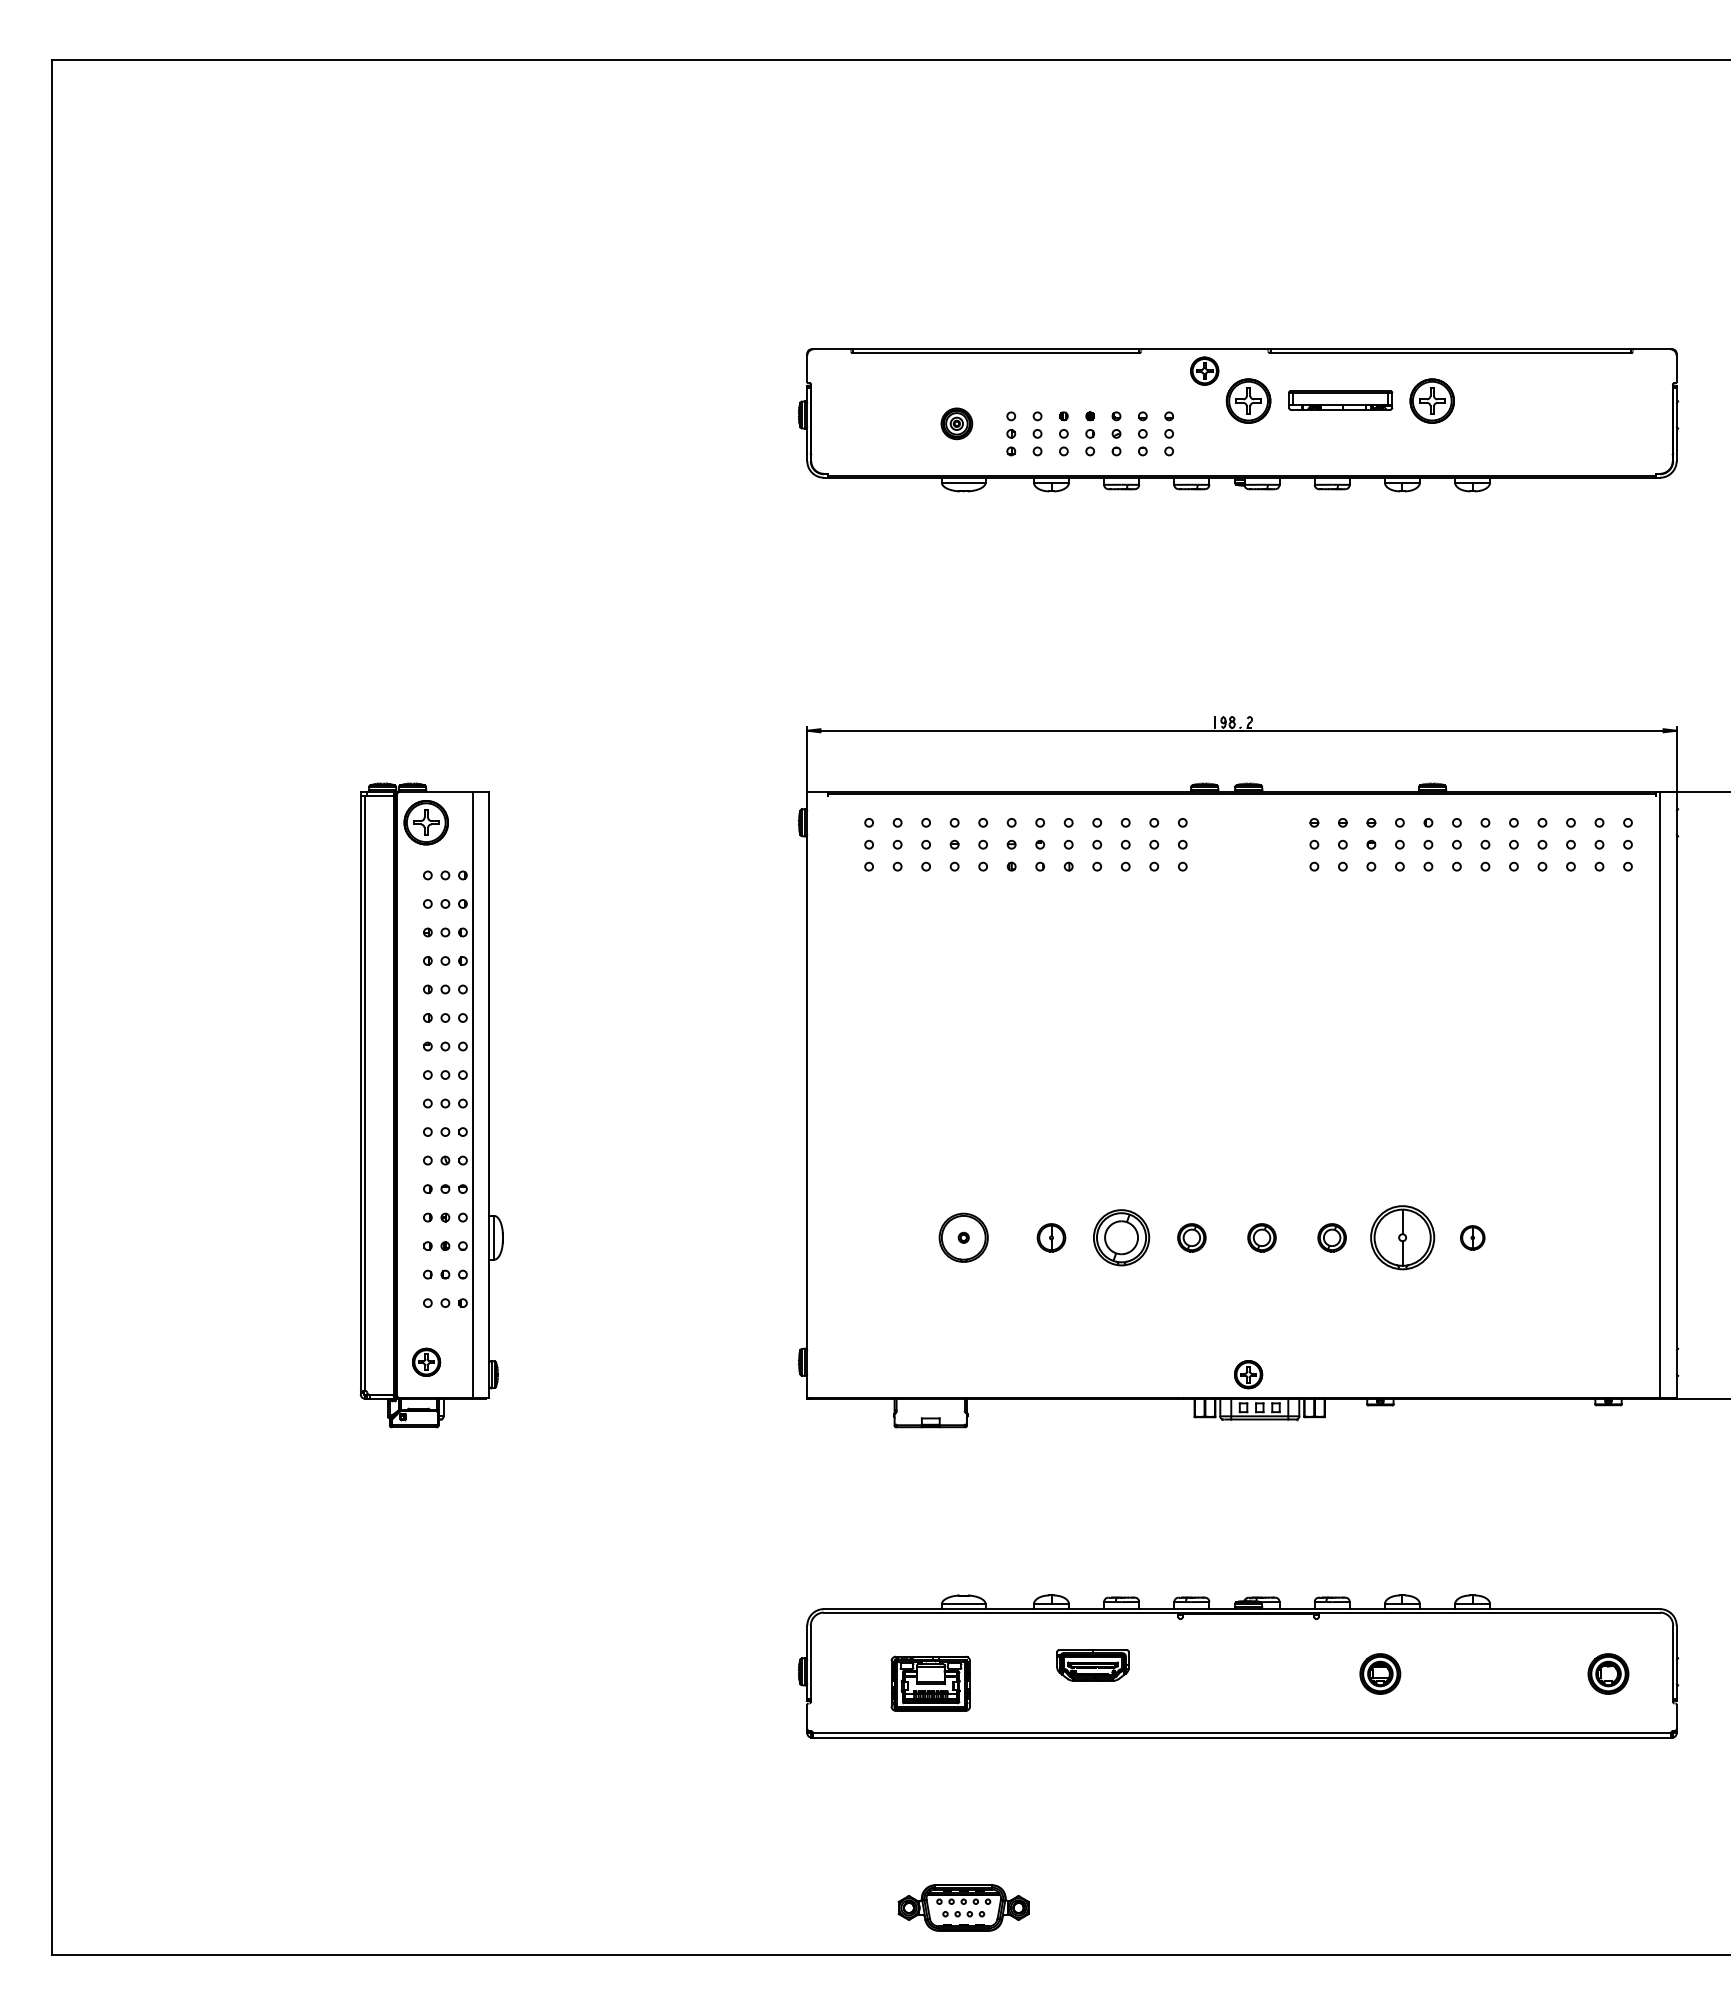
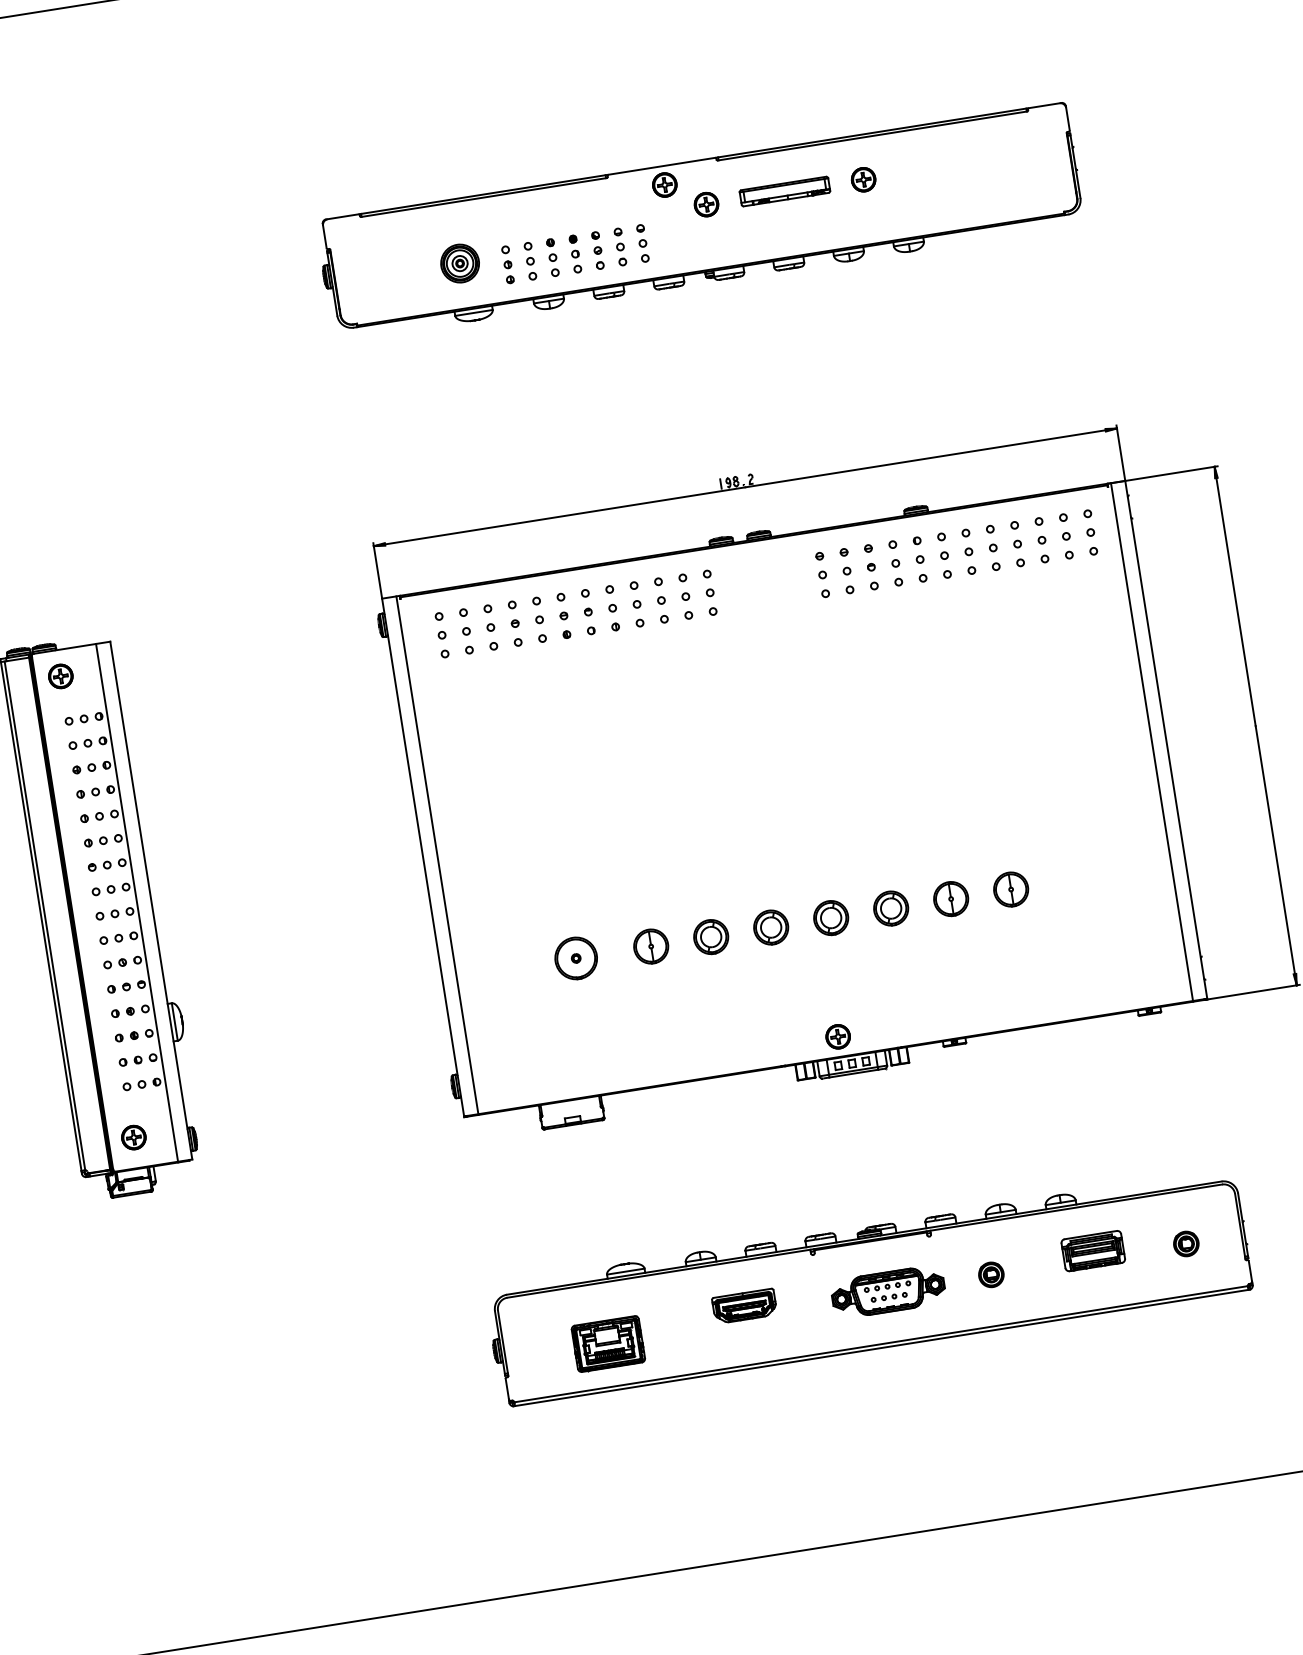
part: (1248, 400) -> (706, 204), size x0.62
part: (1432, 400) -> (863, 179), size x0.62
part: (956, 423) -> (459, 263), size x1.43
part: (426, 822) -> (60, 676), size x0.62
line: (823, 1095) -> (437, 855), added
part: (1051, 1237) -> (651, 946), size x1.43
part: (1121, 1237) -> (711, 936), size x0.71
part: (1191, 1237) -> (770, 927), size x1.43
part: (1261, 1237) -> (830, 917), size x1.43
part: (1331, 1237) -> (890, 908), size x1.43
part: (1401, 1237) -> (950, 898), size x0.62
part: (1472, 1237) -> (1011, 889), size x1.67
part: (1500, 1664) -> (1092, 1250), added
part: (1380, 1673) -> (991, 1274), size x0.71
part: (1608, 1673) -> (1186, 1243), size x0.71
part: (963, 1907) -> (888, 1291), moved

